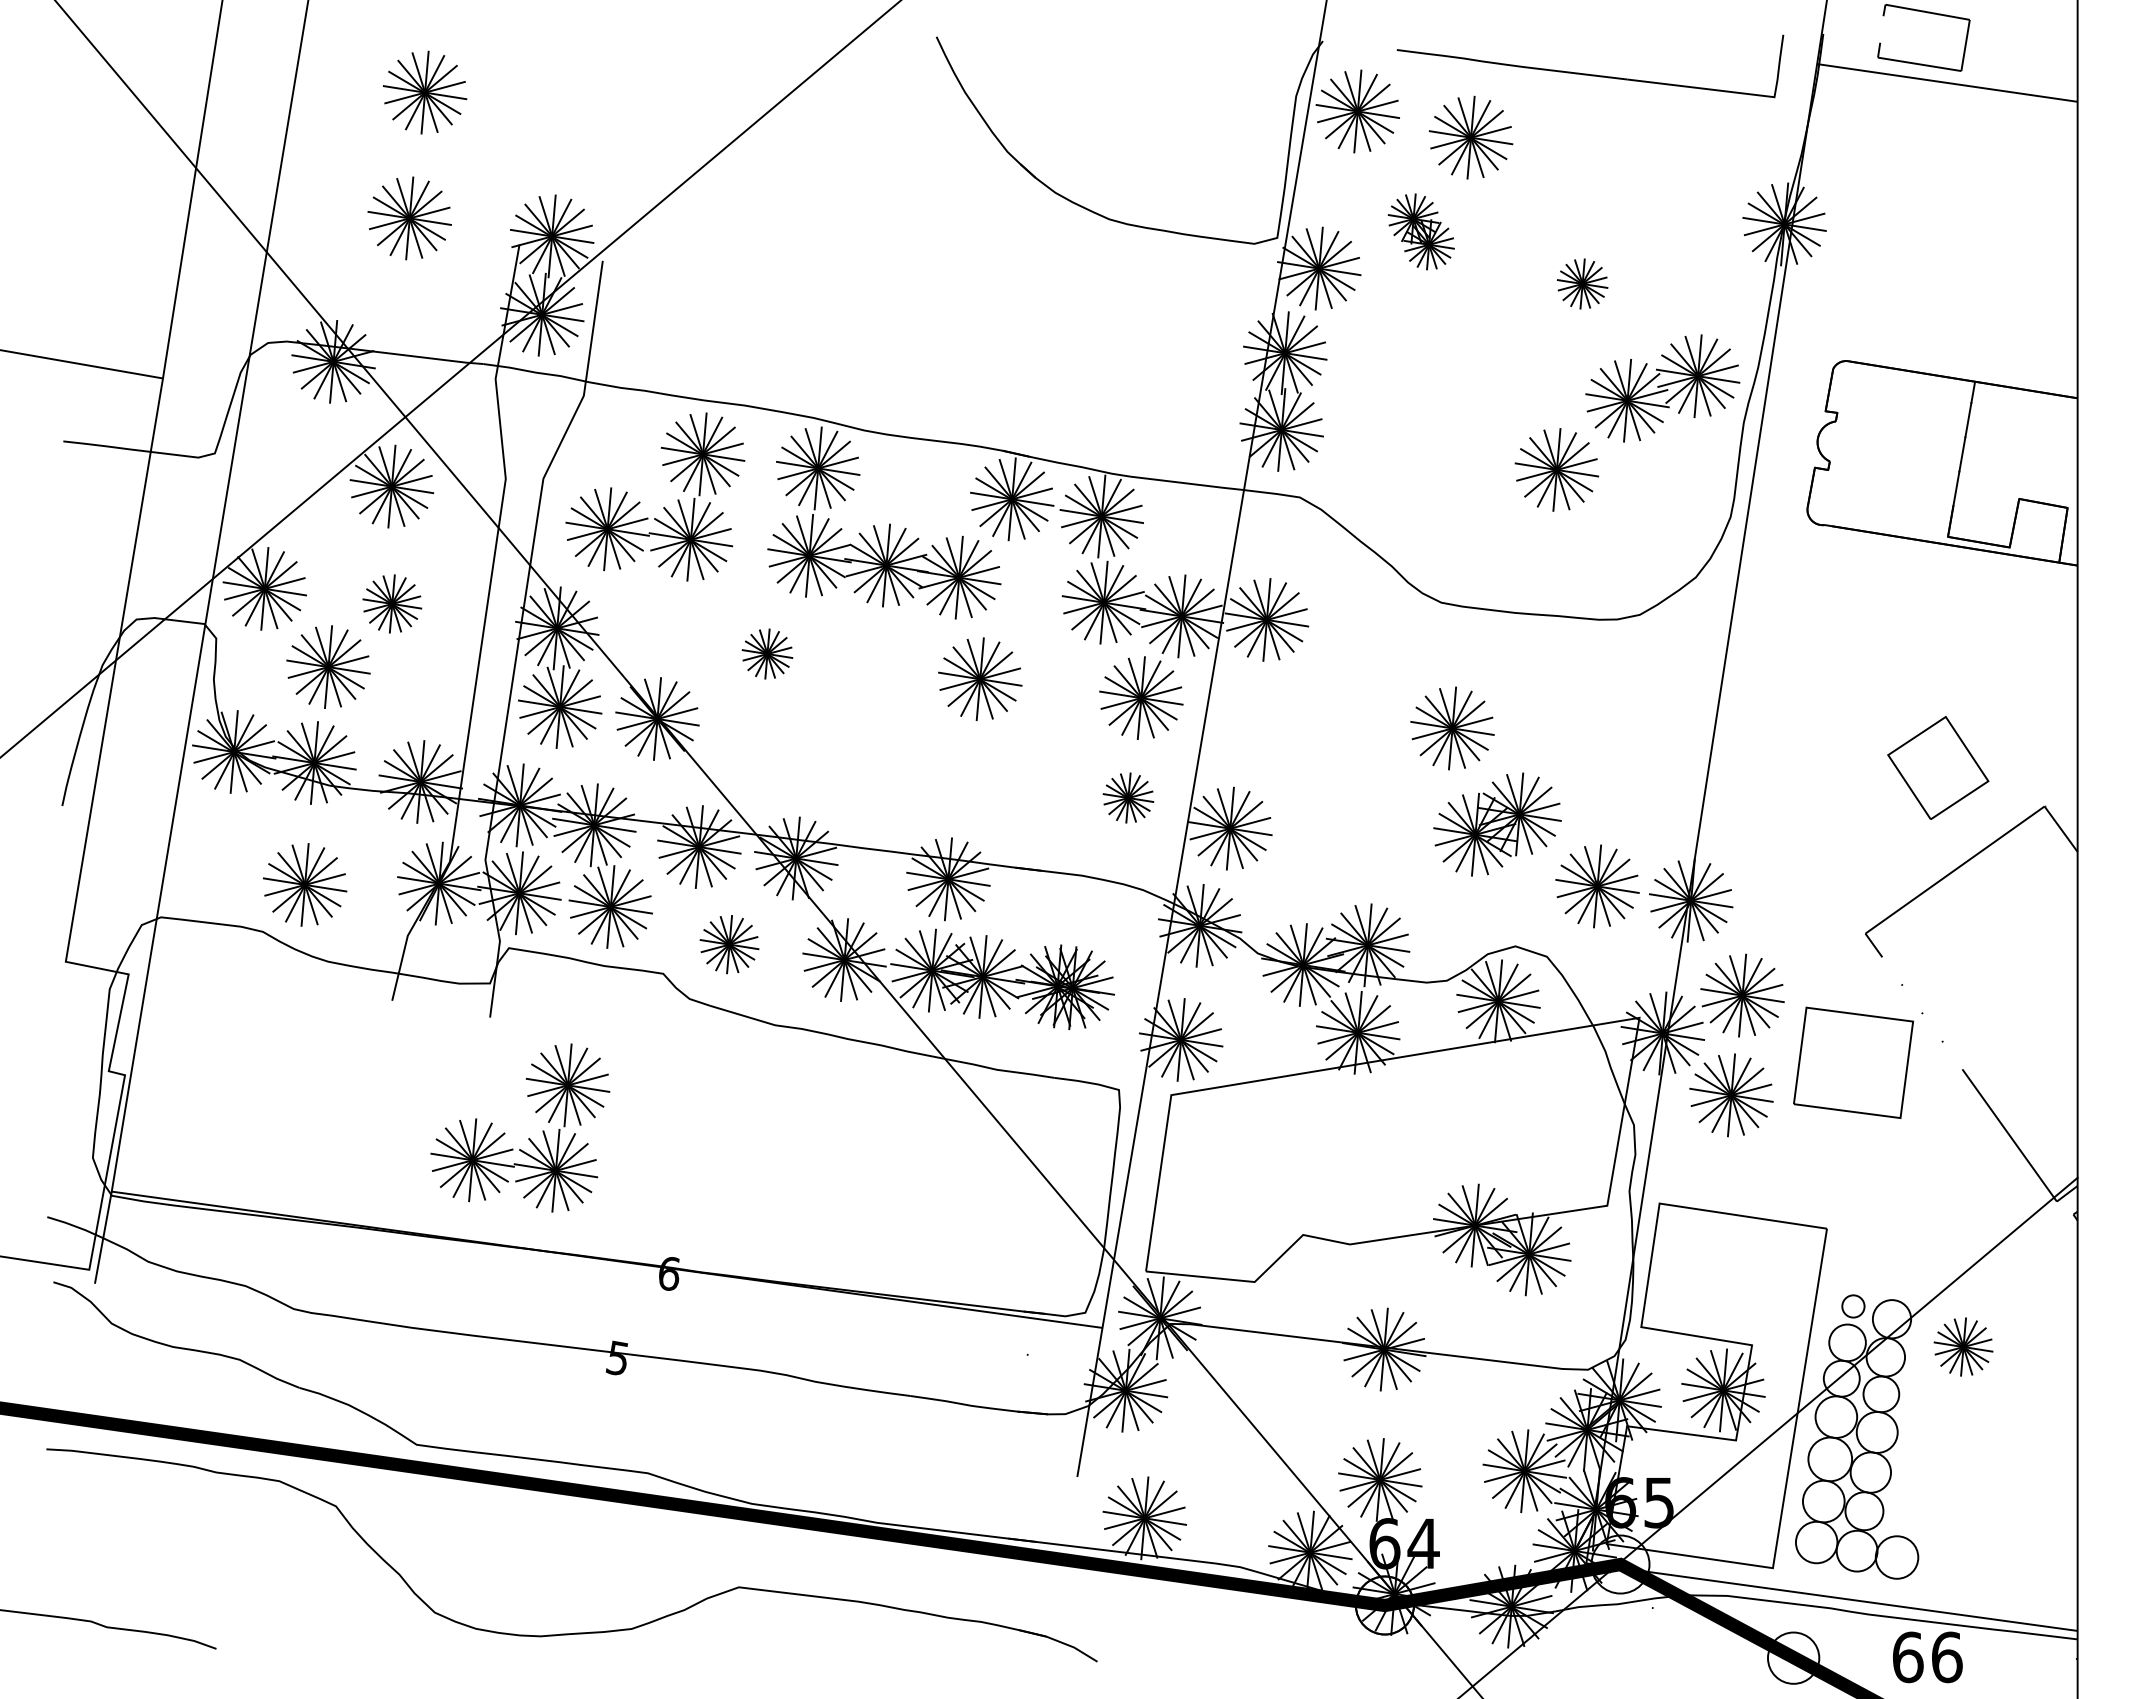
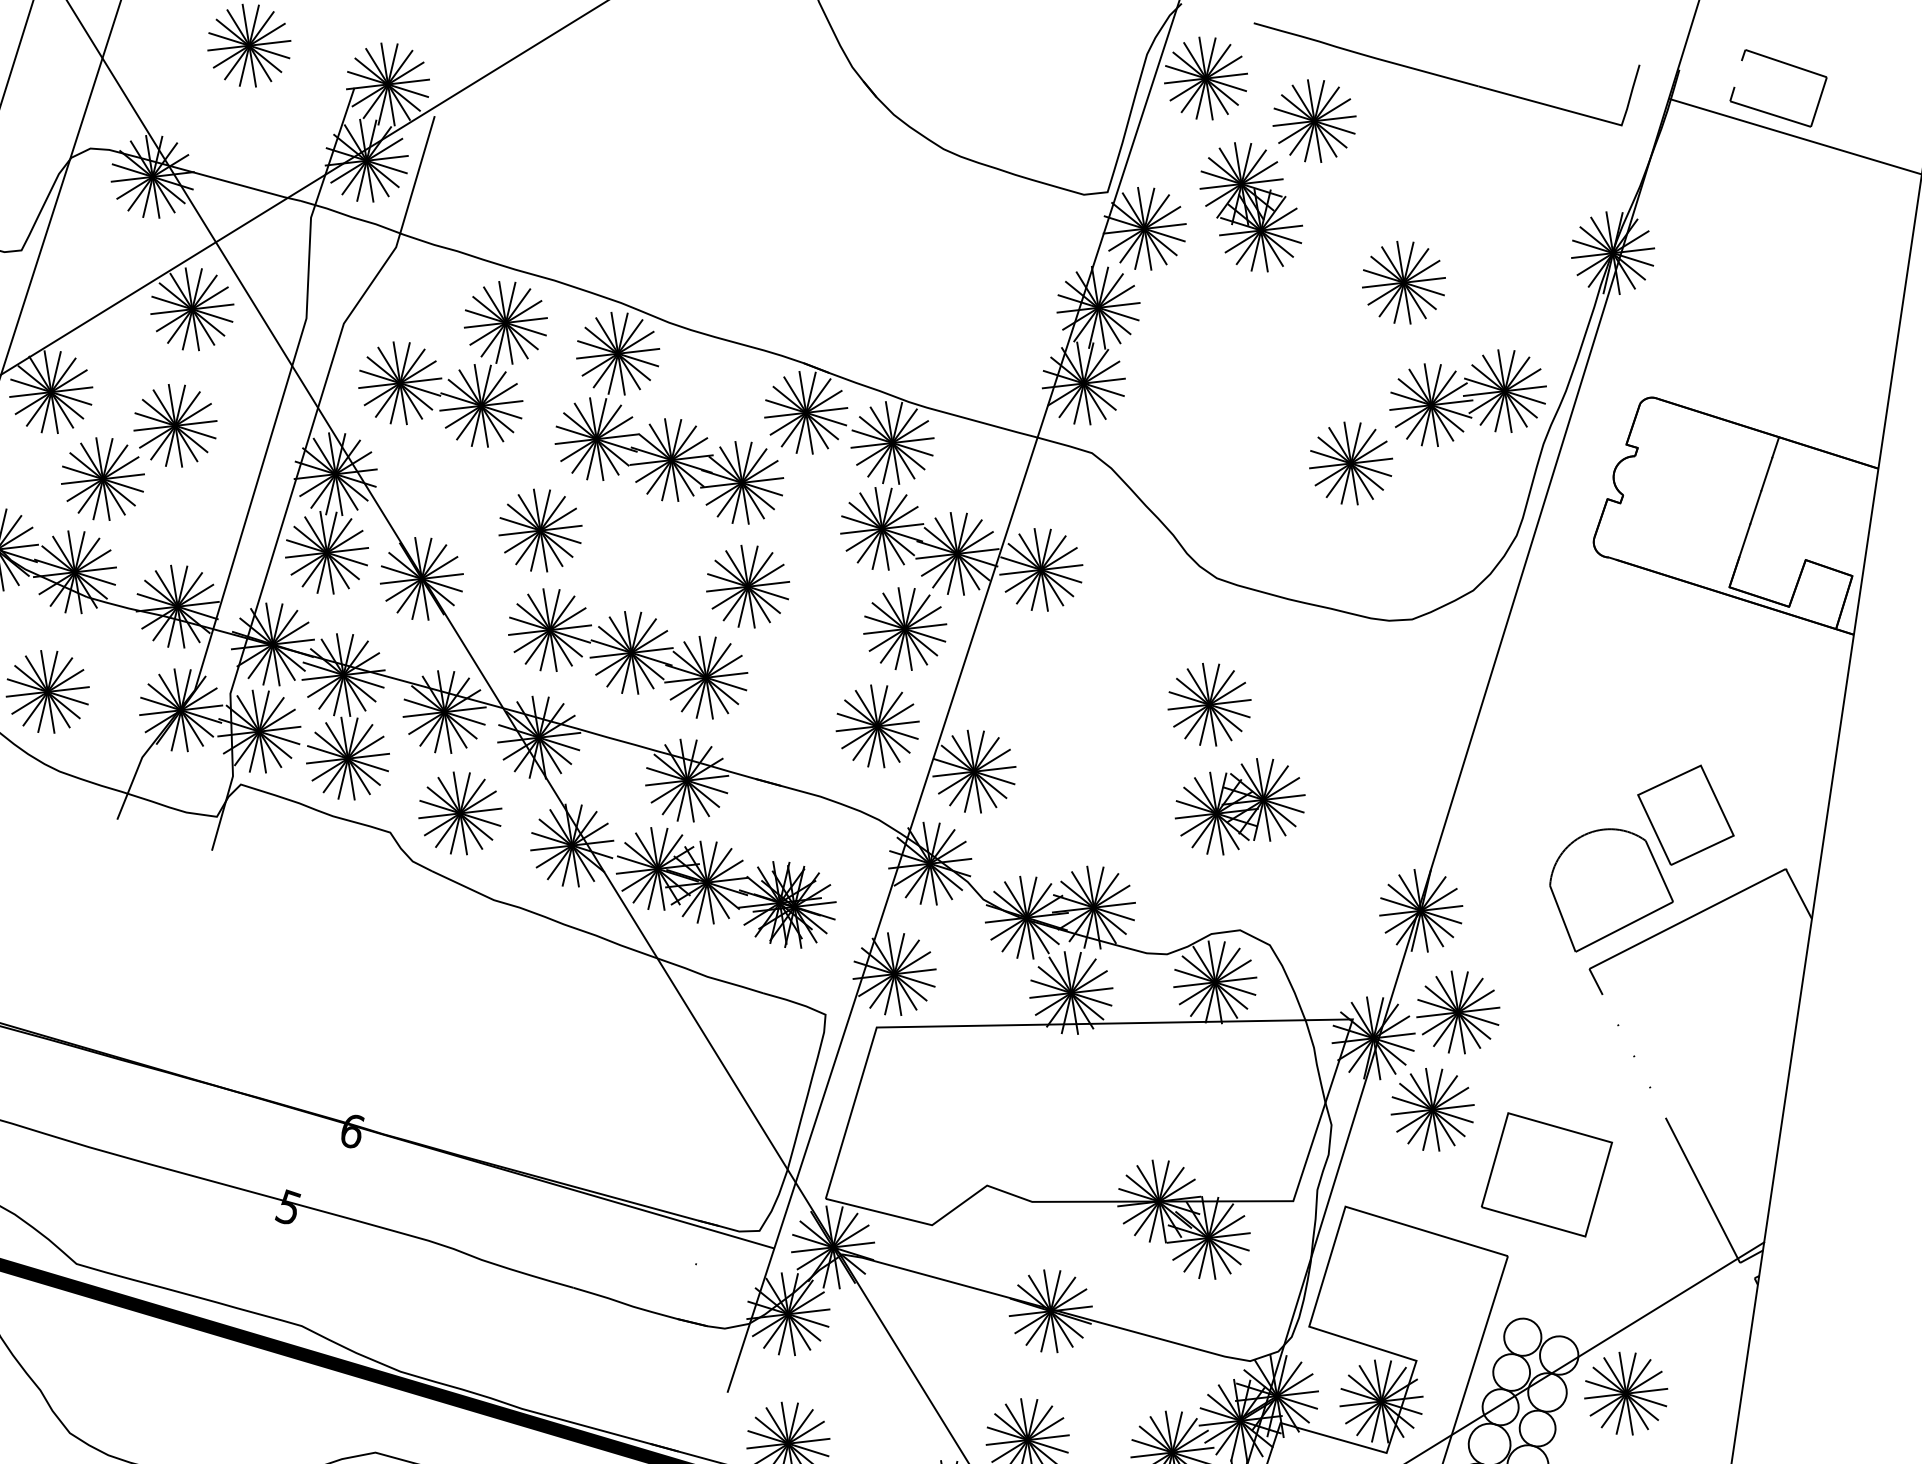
part: (1421, 231) -> (1251, 206), size x1.67
part: (1582, 283) -> (1403, 282), size x1.67
part: (392, 603) -> (175, 425), size x1.43
part: (767, 653) -> (540, 529), size x1.67
part: (871, 762) -> (627, 653), added
part: (1128, 797) -> (877, 725), size x1.67
part: (1875, 855) -> (1610, 892), added
part: (1597, 886) -> (1330, 882), removed
part: (729, 944) -> (460, 813), size x1.43
part: (1853, 1062) -> (1546, 1174), moved
part: (528, 1138) -> (232, 976), removed
circle: (1852, 1306) -> (1521, 1337), size x1.67
part: (1963, 1346) -> (1626, 1393), size x1.43

